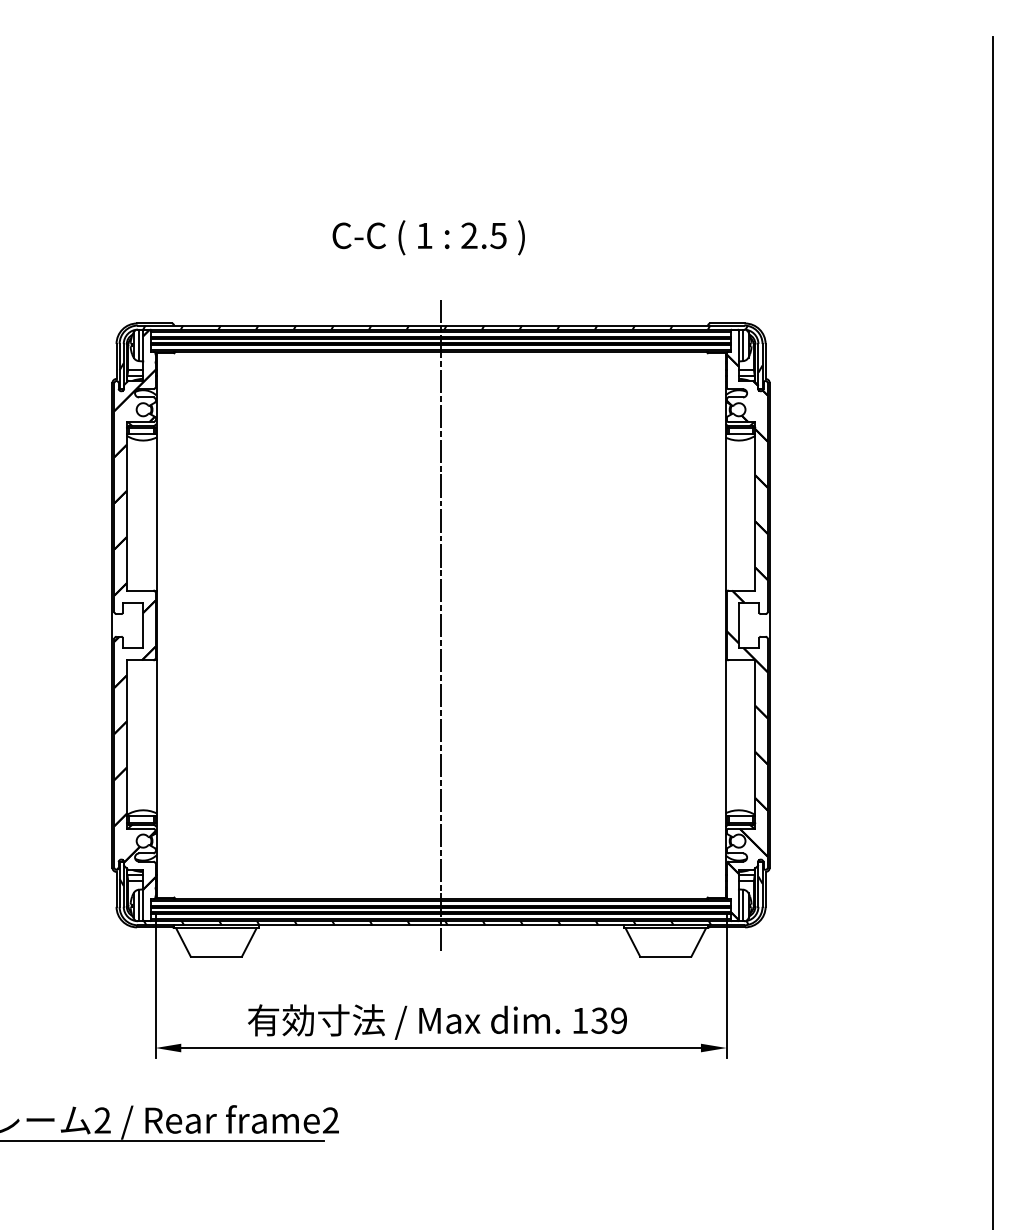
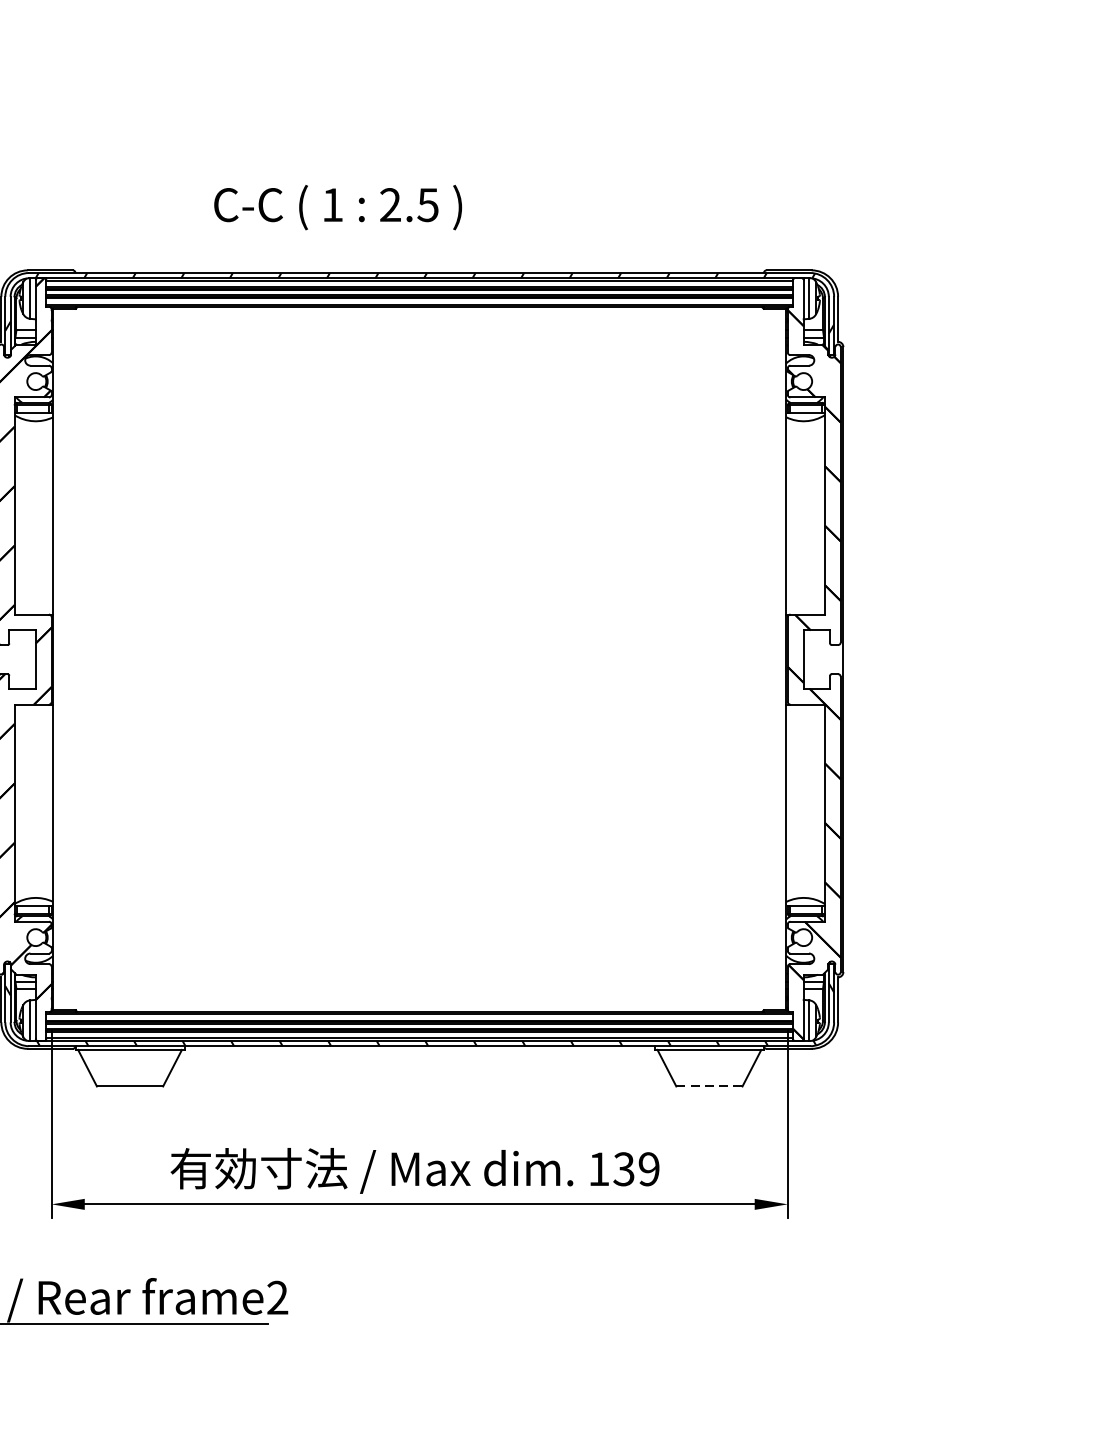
text: (428, 237) -> (337, 207), moved
line: (441, 625) -> (420, 659), removed
line: (665, 956) -> (709, 1086), solid -> dashed

